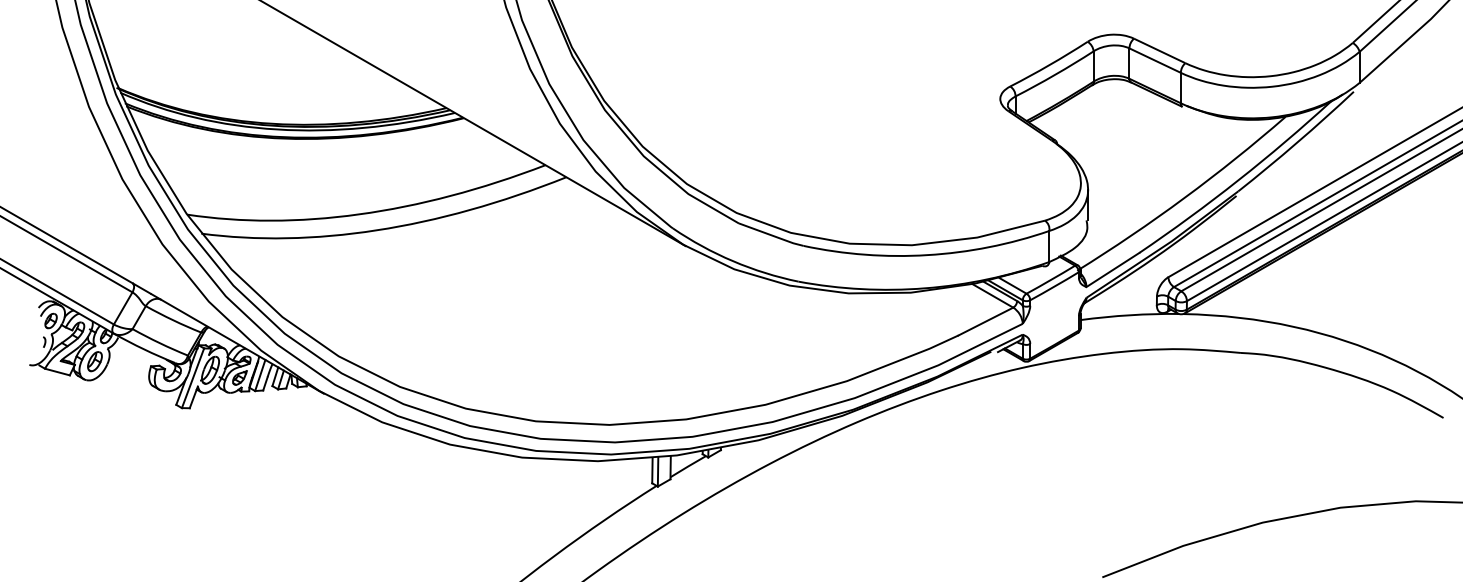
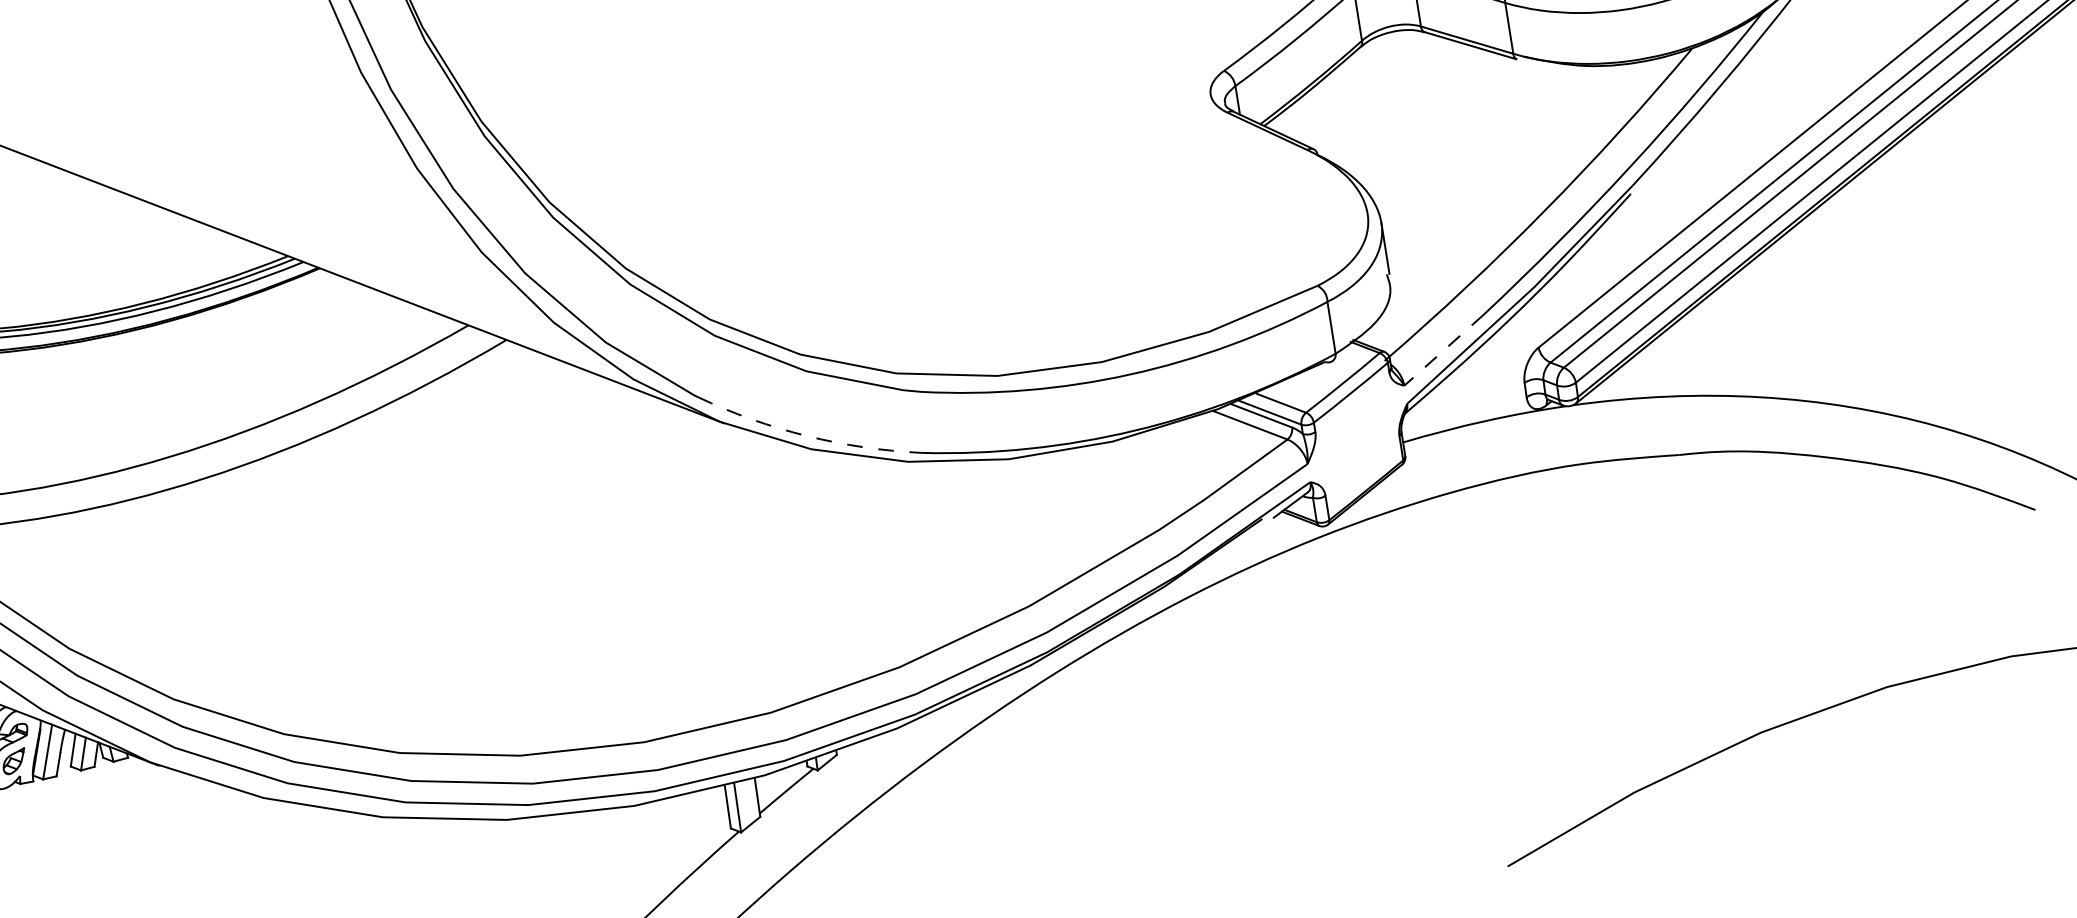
arc: (733, 261) -> (807, 436), solid -> dashed
line: (1112, 270) -> (1443, 351), solid -> dashed

